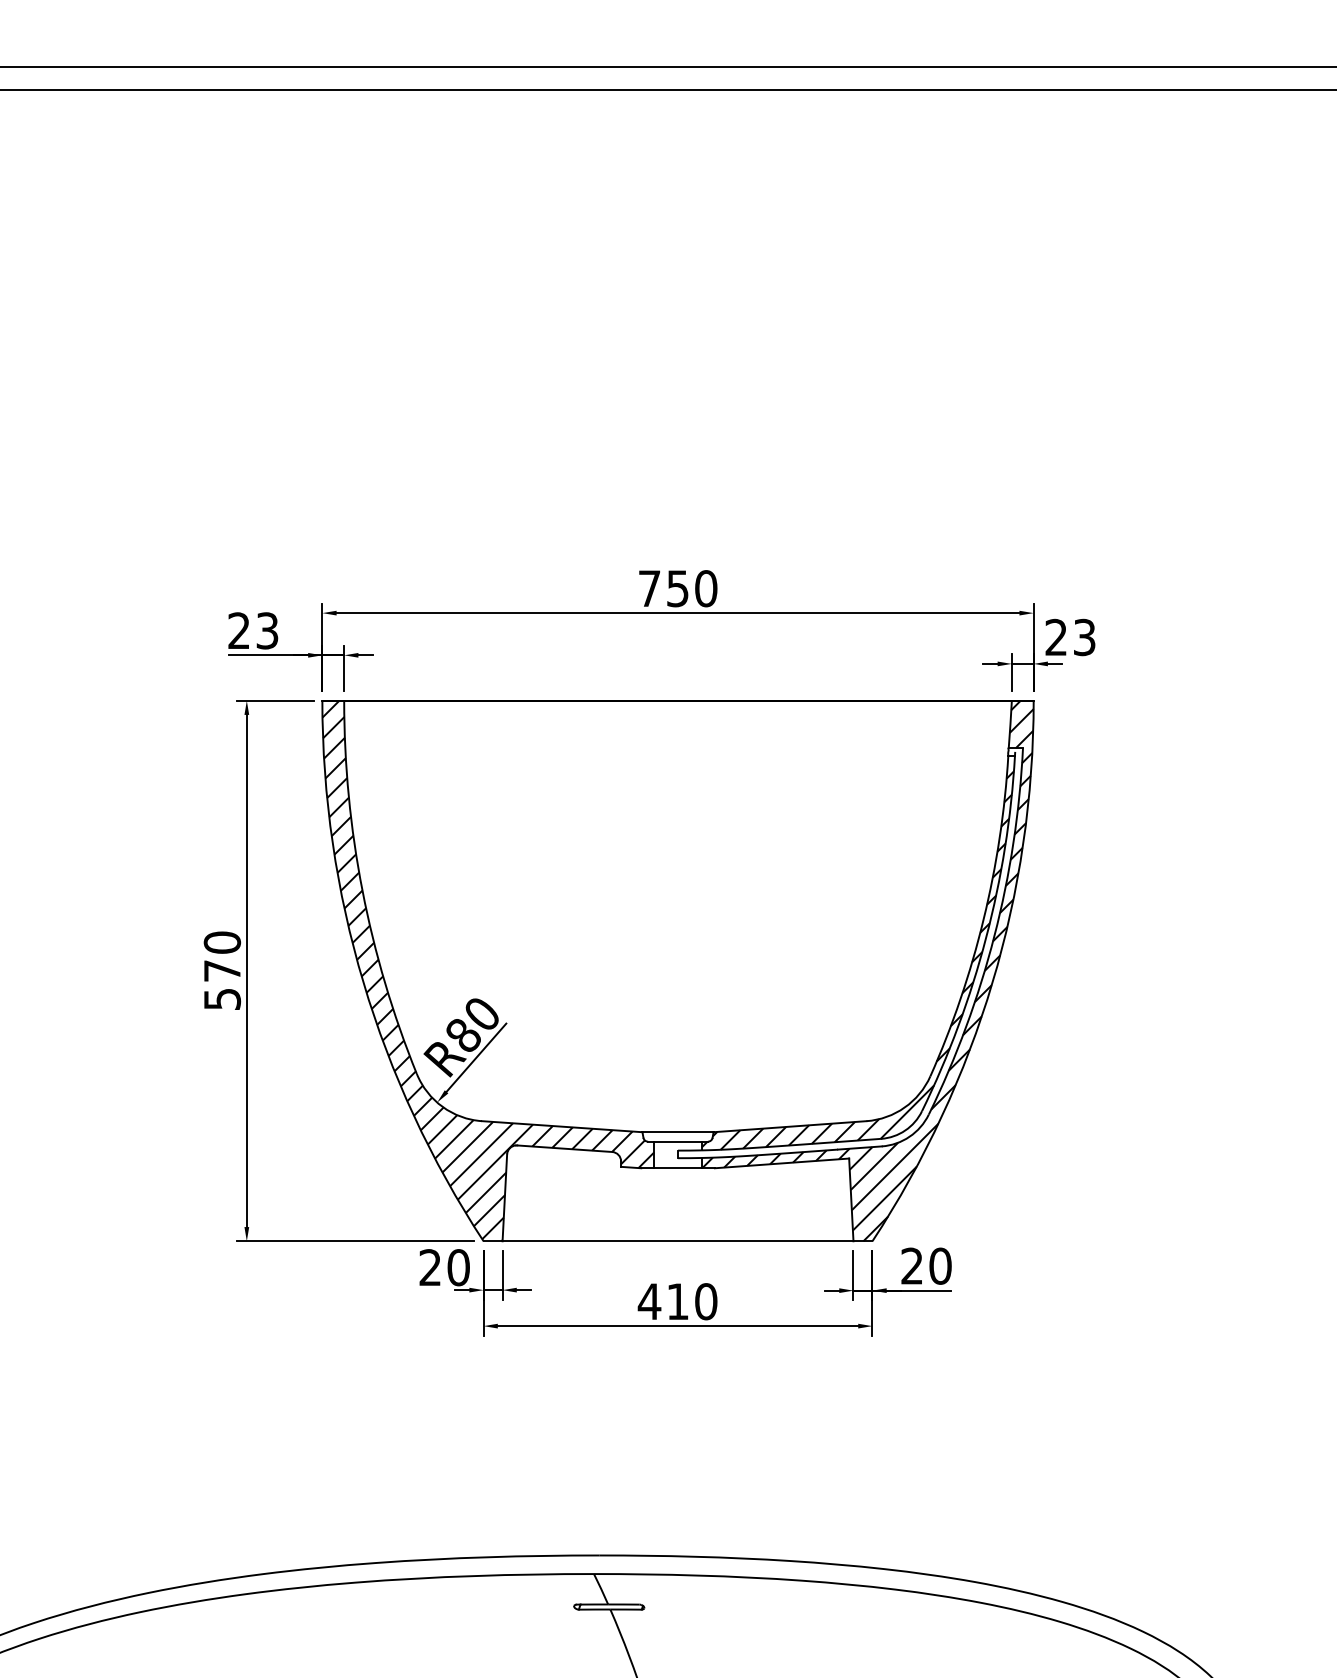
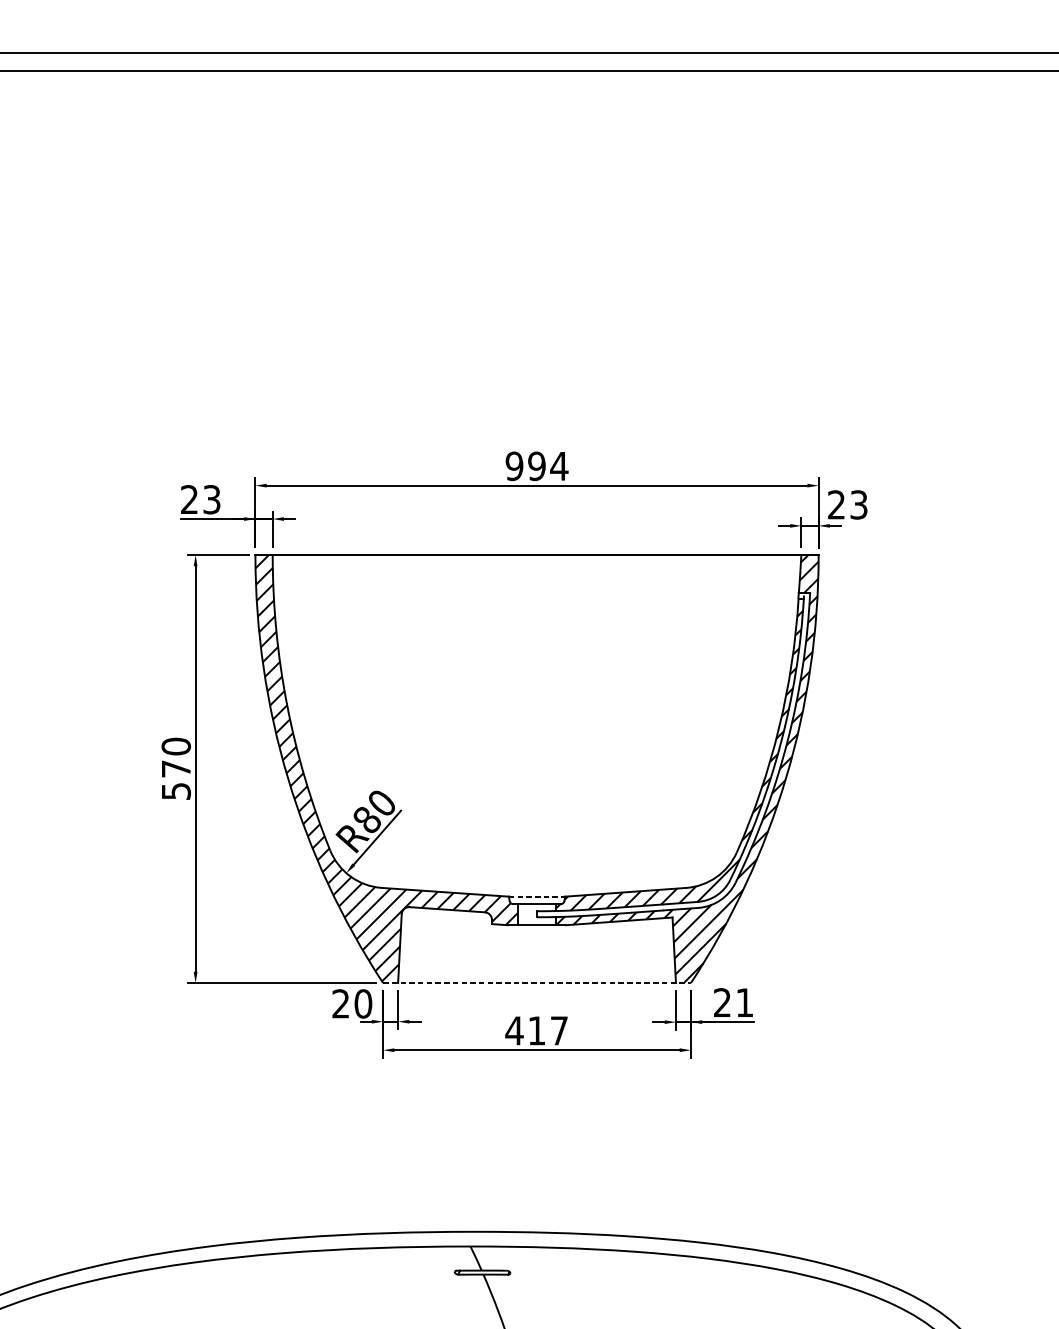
text: (677, 588) -> (536, 466), 750 -> 994
line: (678, 1132) -> (537, 896), solid -> dashed
line: (678, 1241) -> (537, 983), solid -> dashed
text: (940, 1265) -> (744, 1002), 20 -> 21
text: (706, 1301) -> (559, 1030), 410 -> 417

